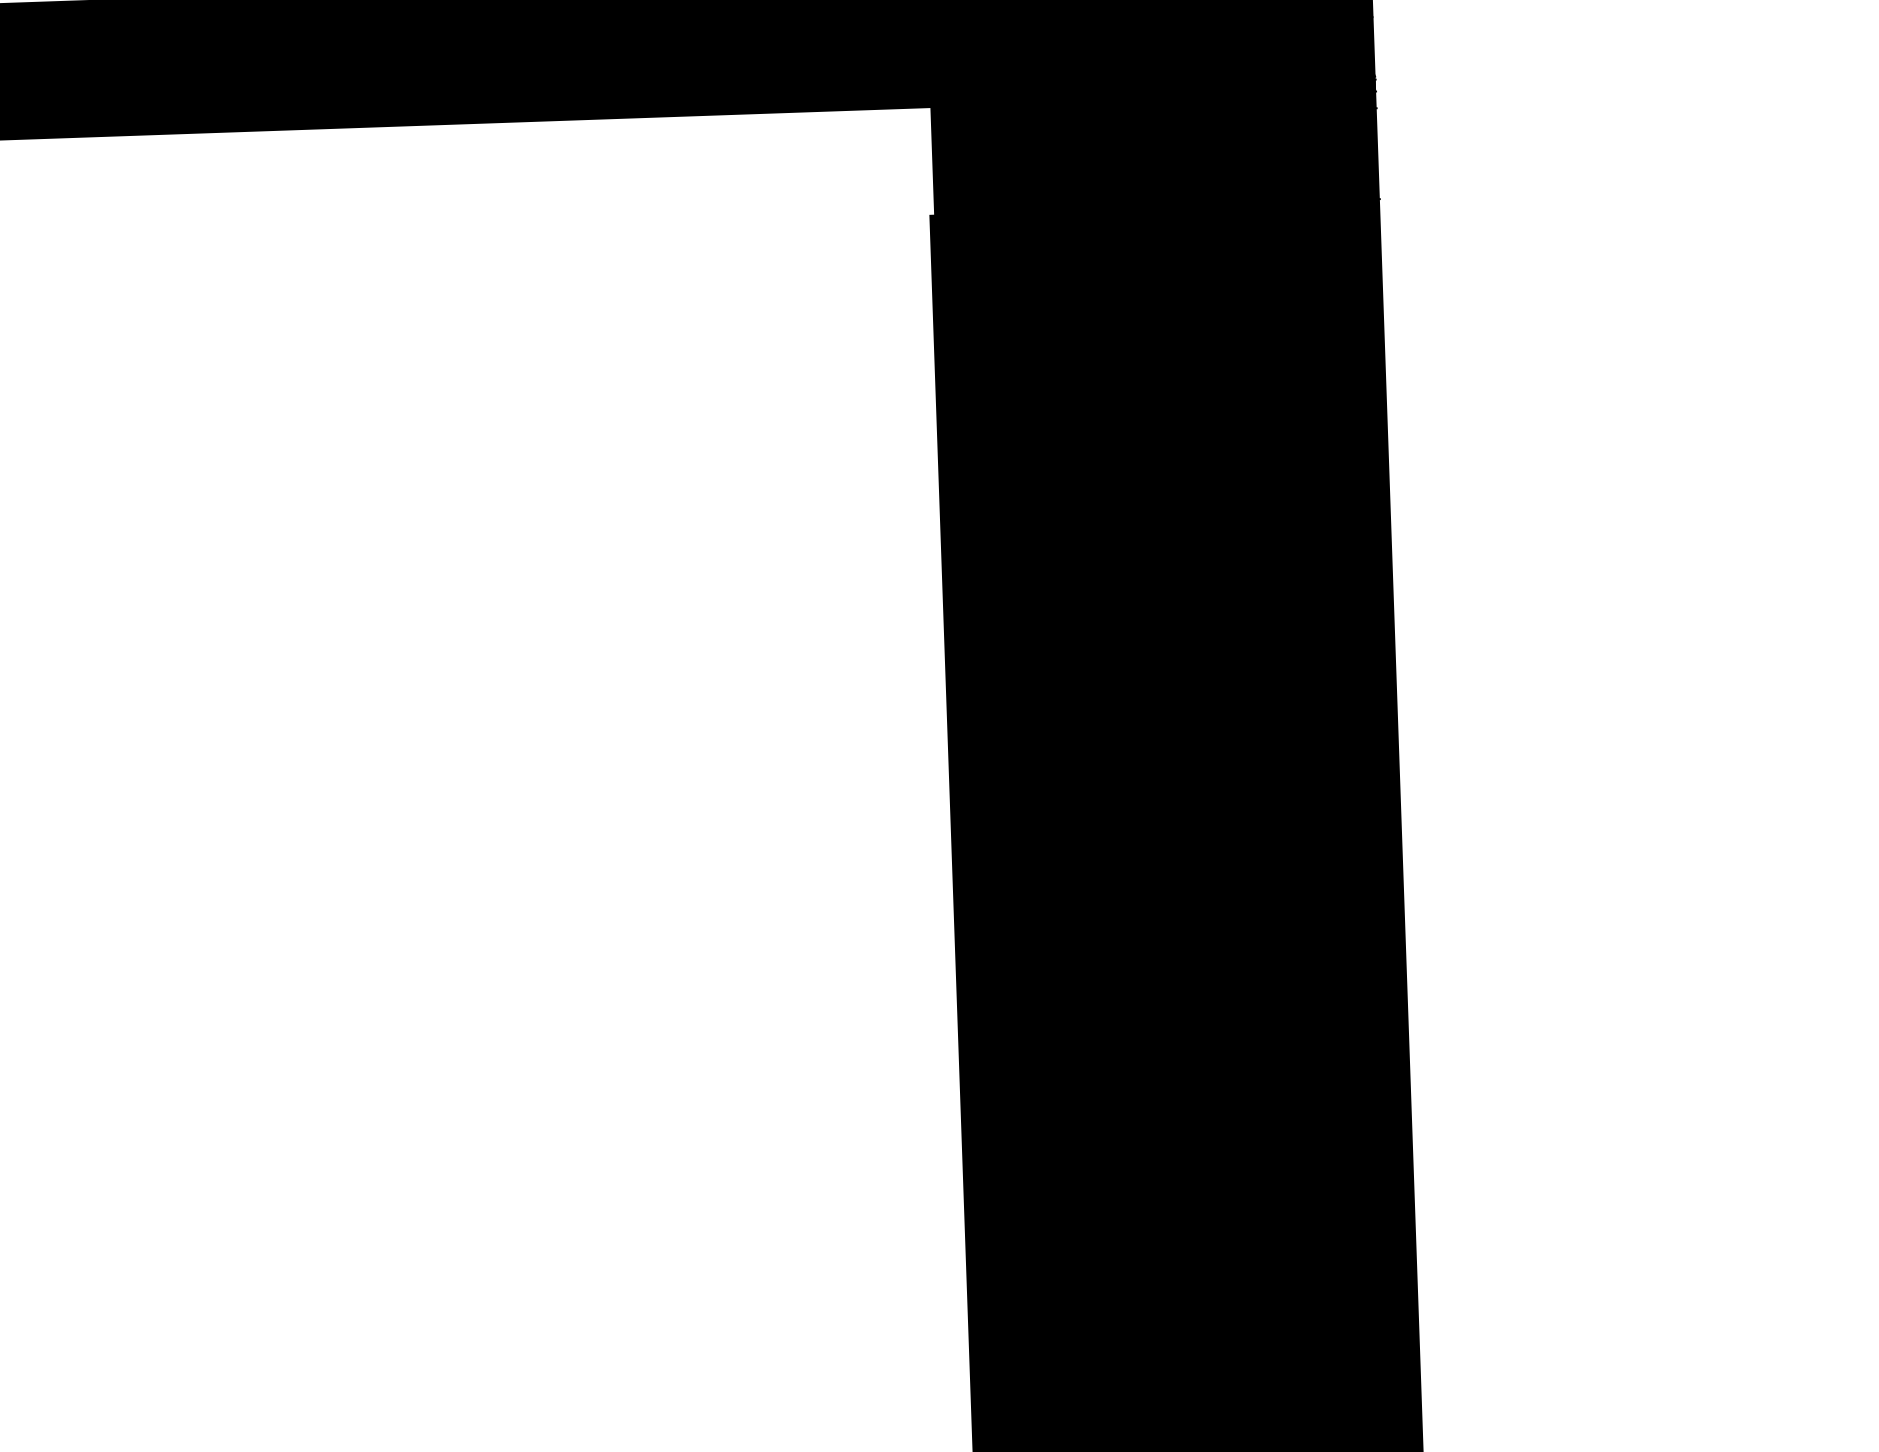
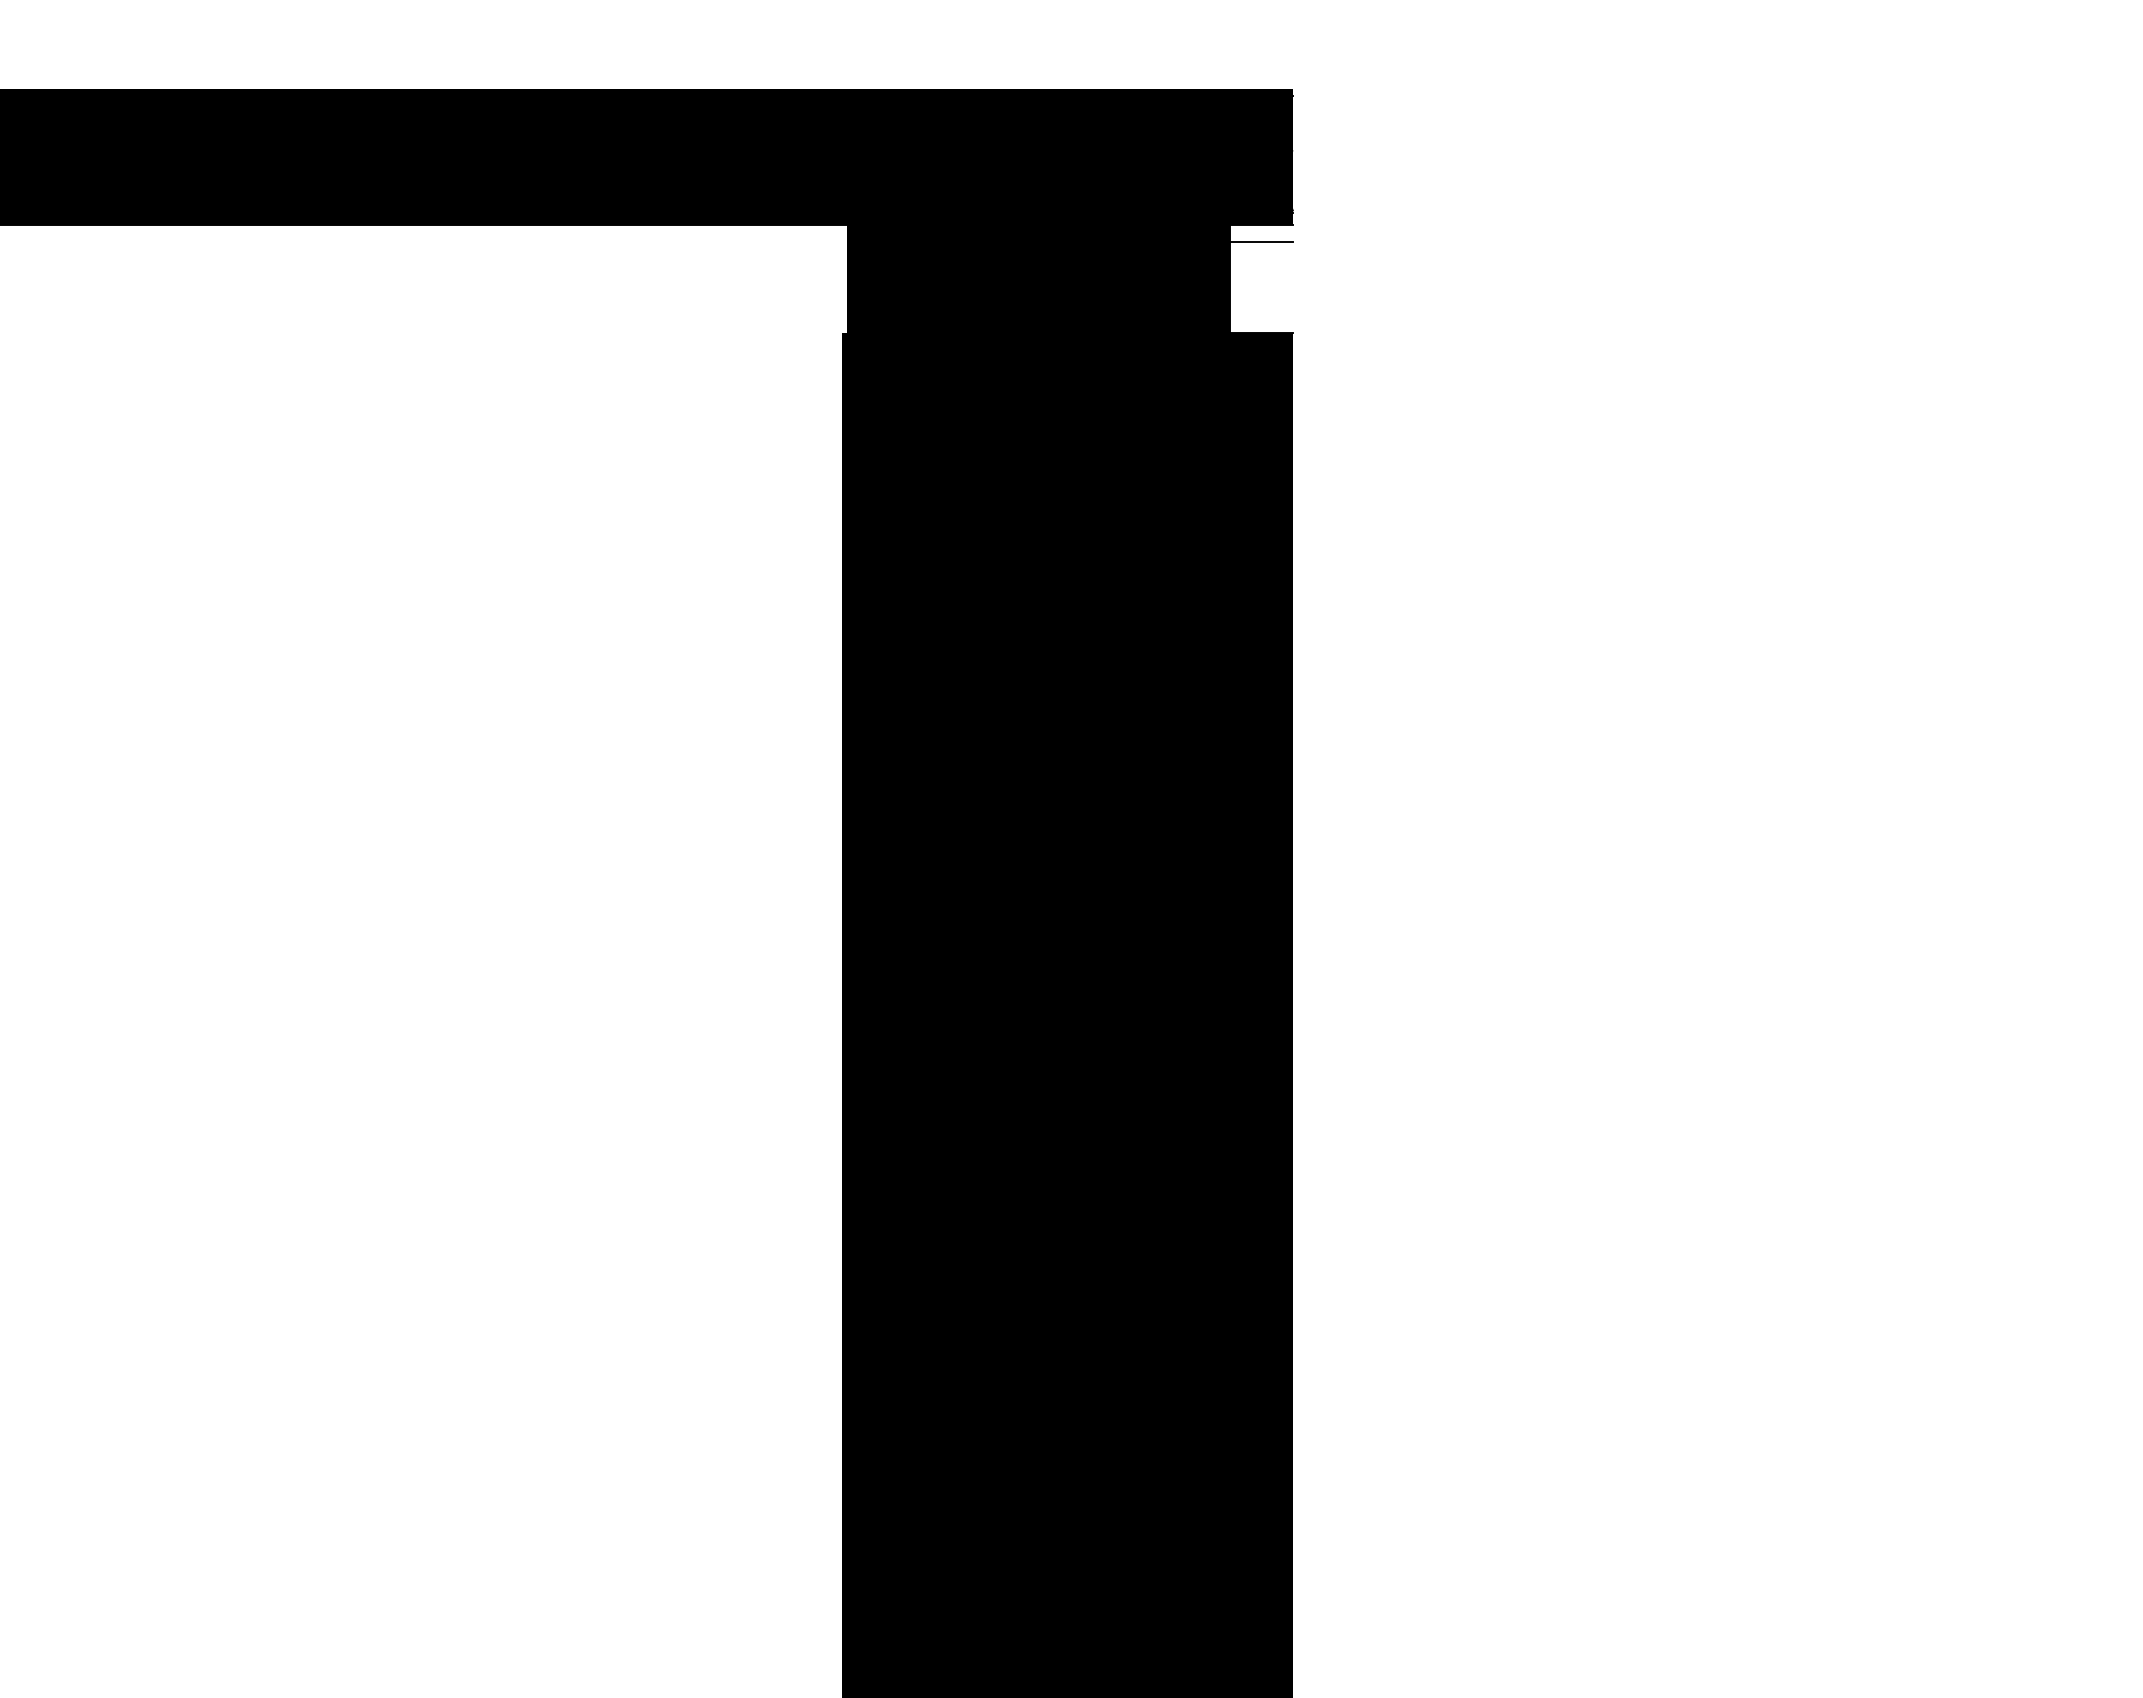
fill: (1346, 140) -> (1261, 273), removed

